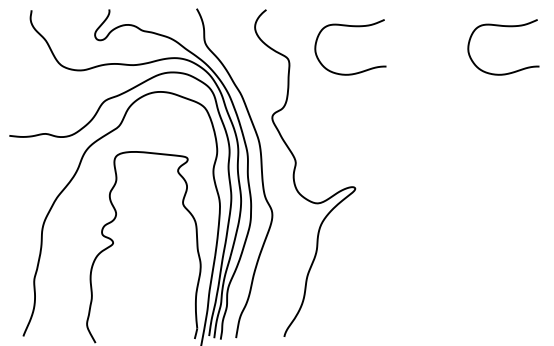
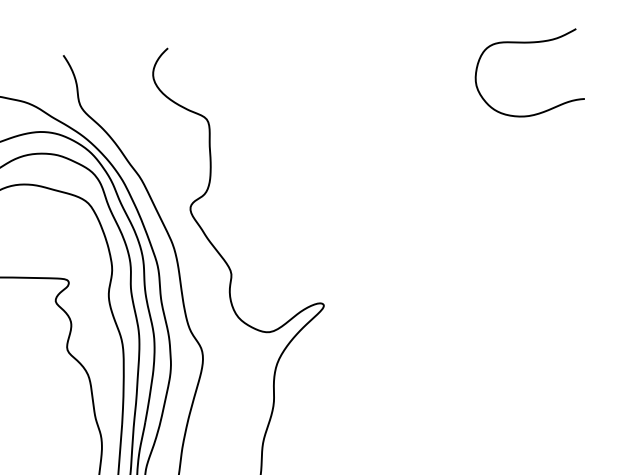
curve: (353, 27) -> (300, 63), removed

